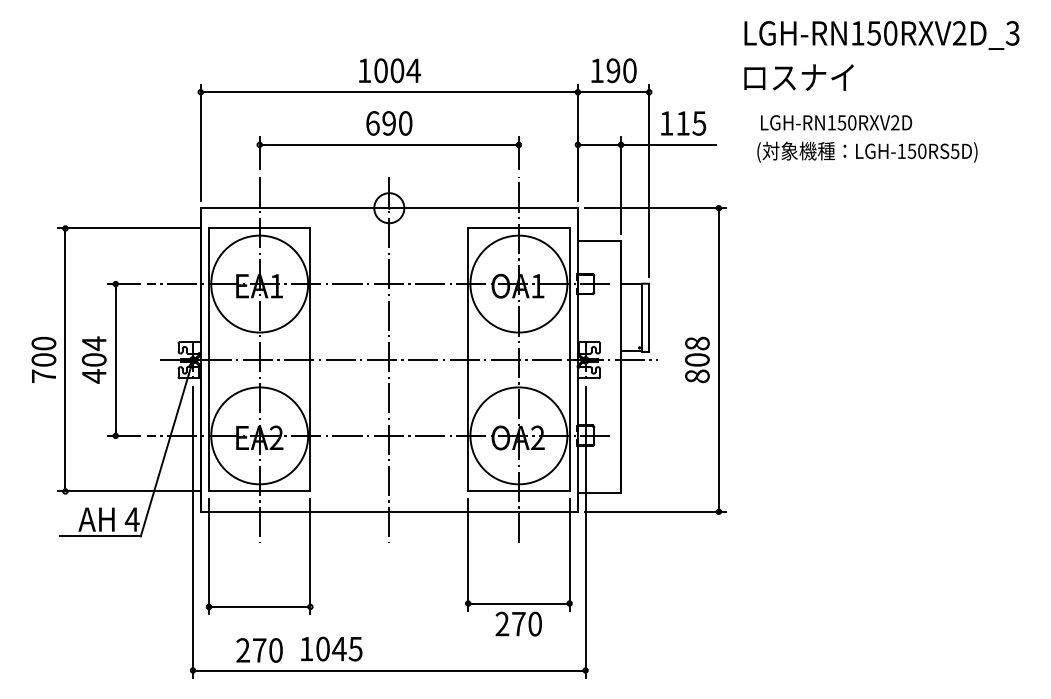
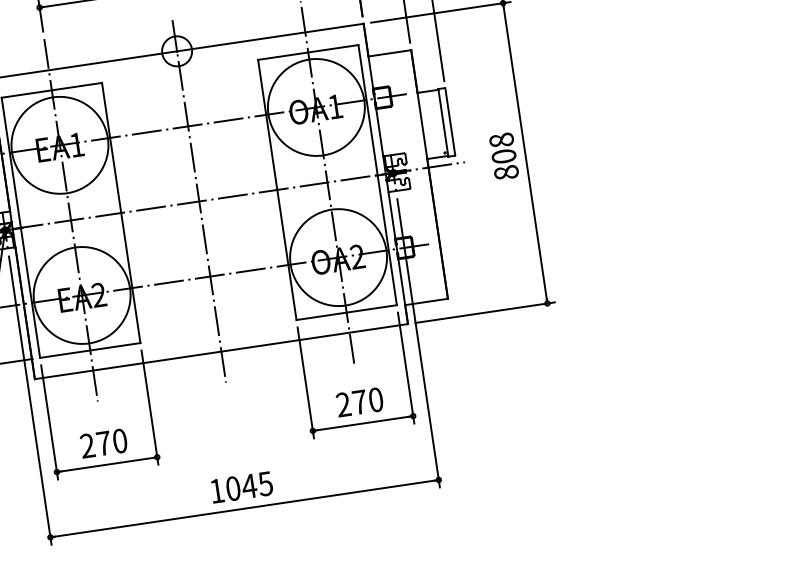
text: (518, 623) -> (359, 401), moved
text: (331, 648) -> (241, 486), moved
text: (259, 650) -> (103, 443), moved

